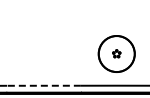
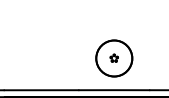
line: (43, 86) -> (41, 90), dashed -> solid

